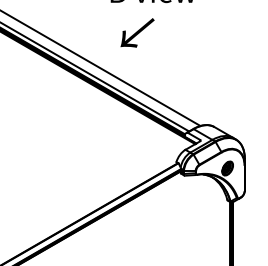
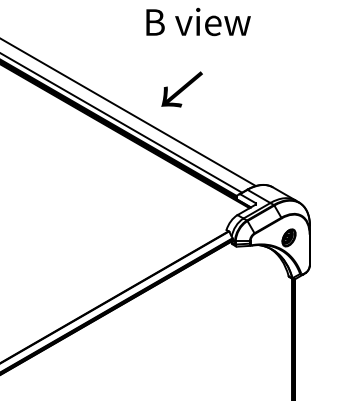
text: (137, 32) -> (181, 89), moved

